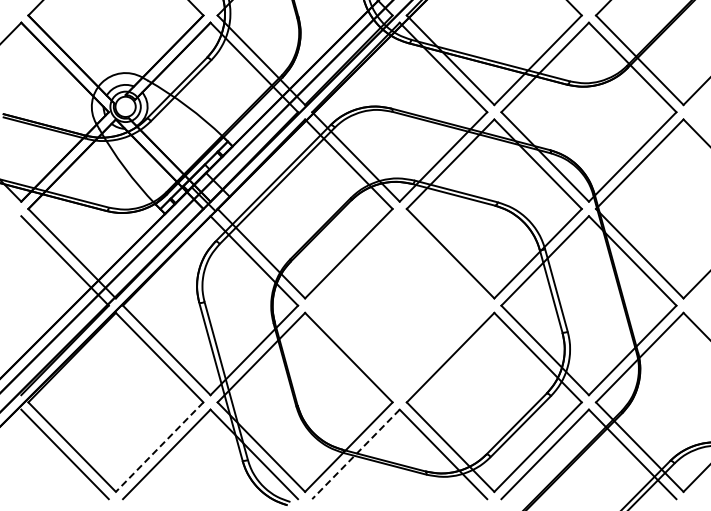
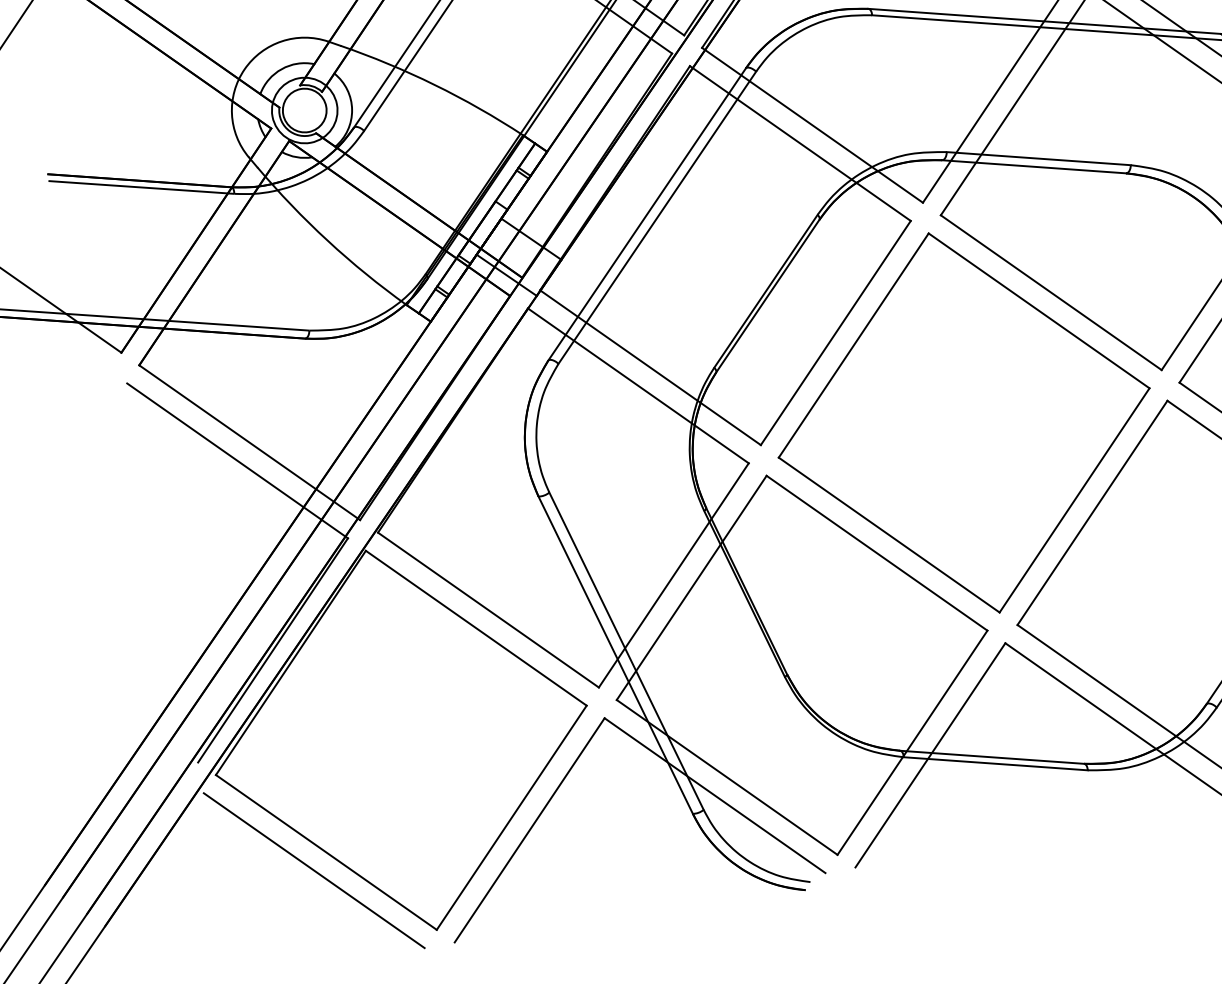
part: (399, 305) -> (963, 422), added
line: (159, 447) -> (511, 818), dashed -> solid
line: (355, 454) -> (929, 755), dashed -> solid

